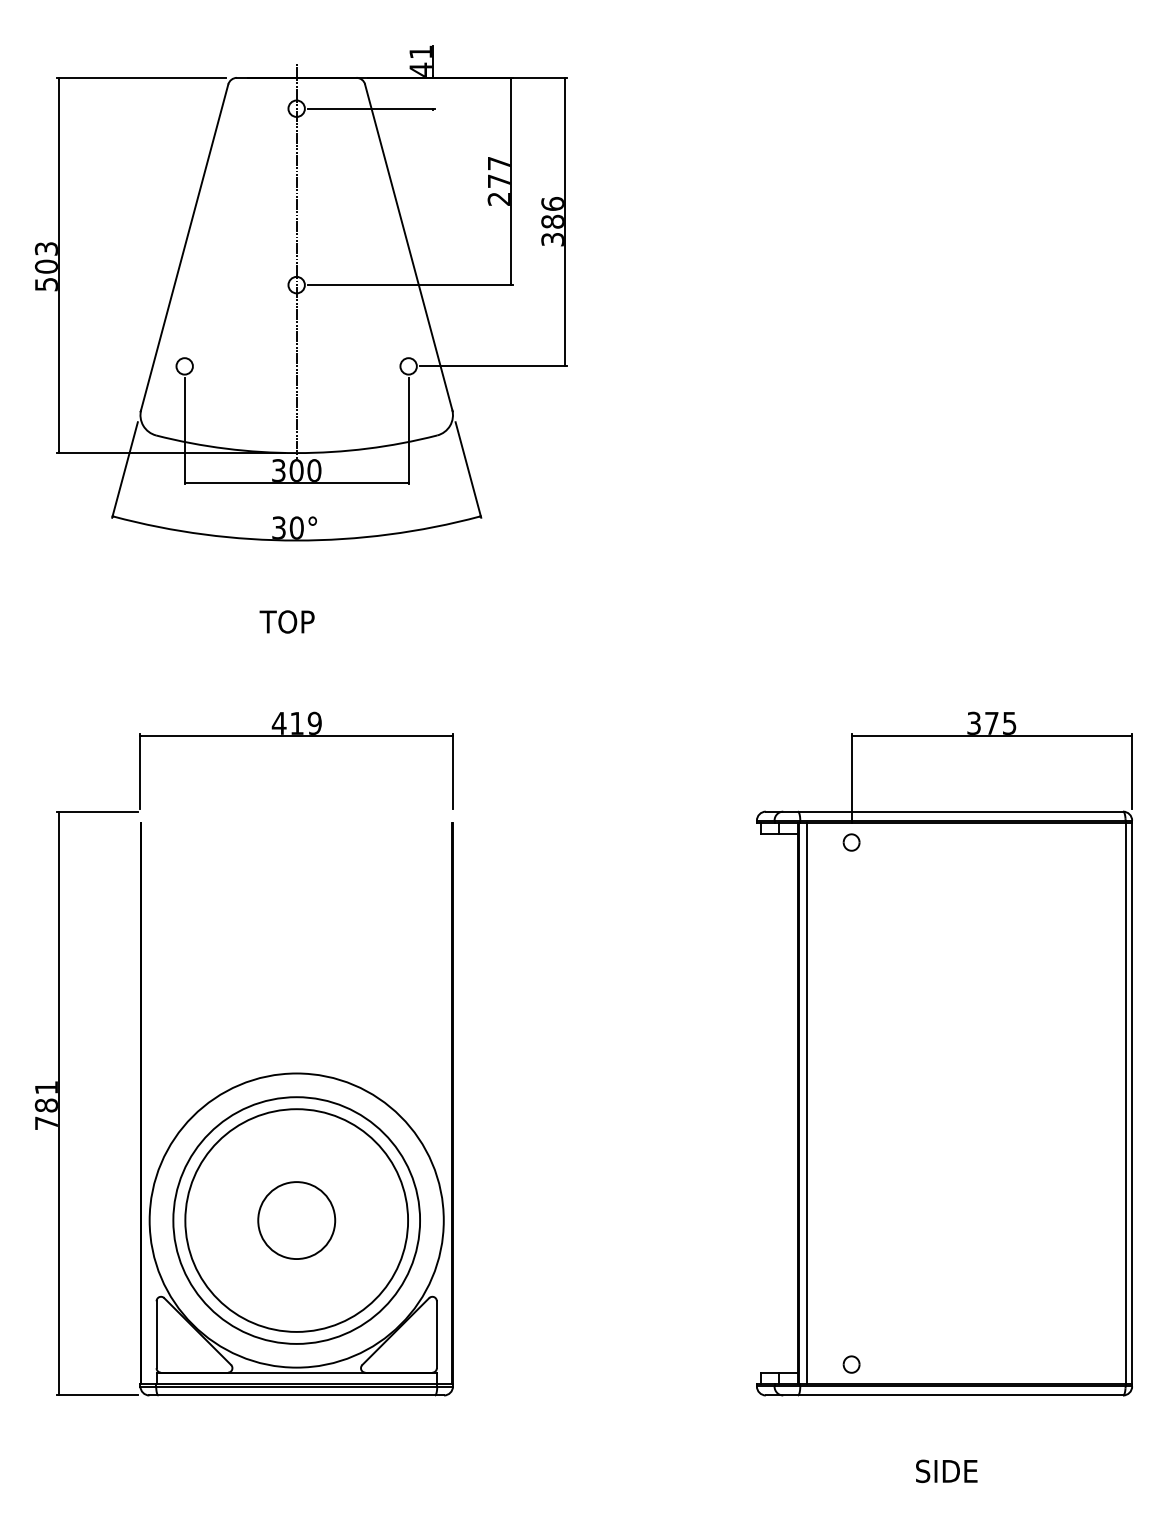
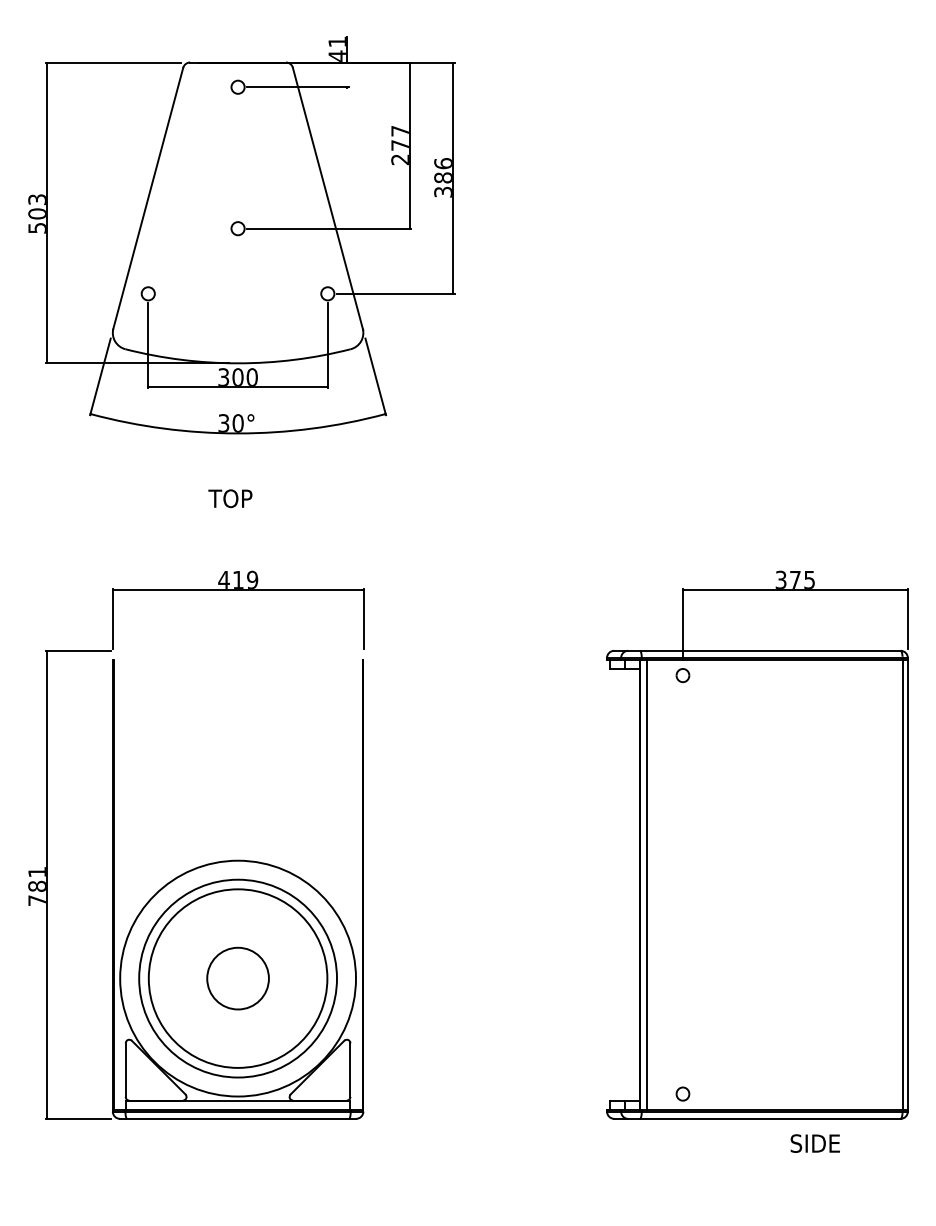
line: (296, 261) -> (237, 209), removed
text: (946, 1471) -> (815, 1143), moved

